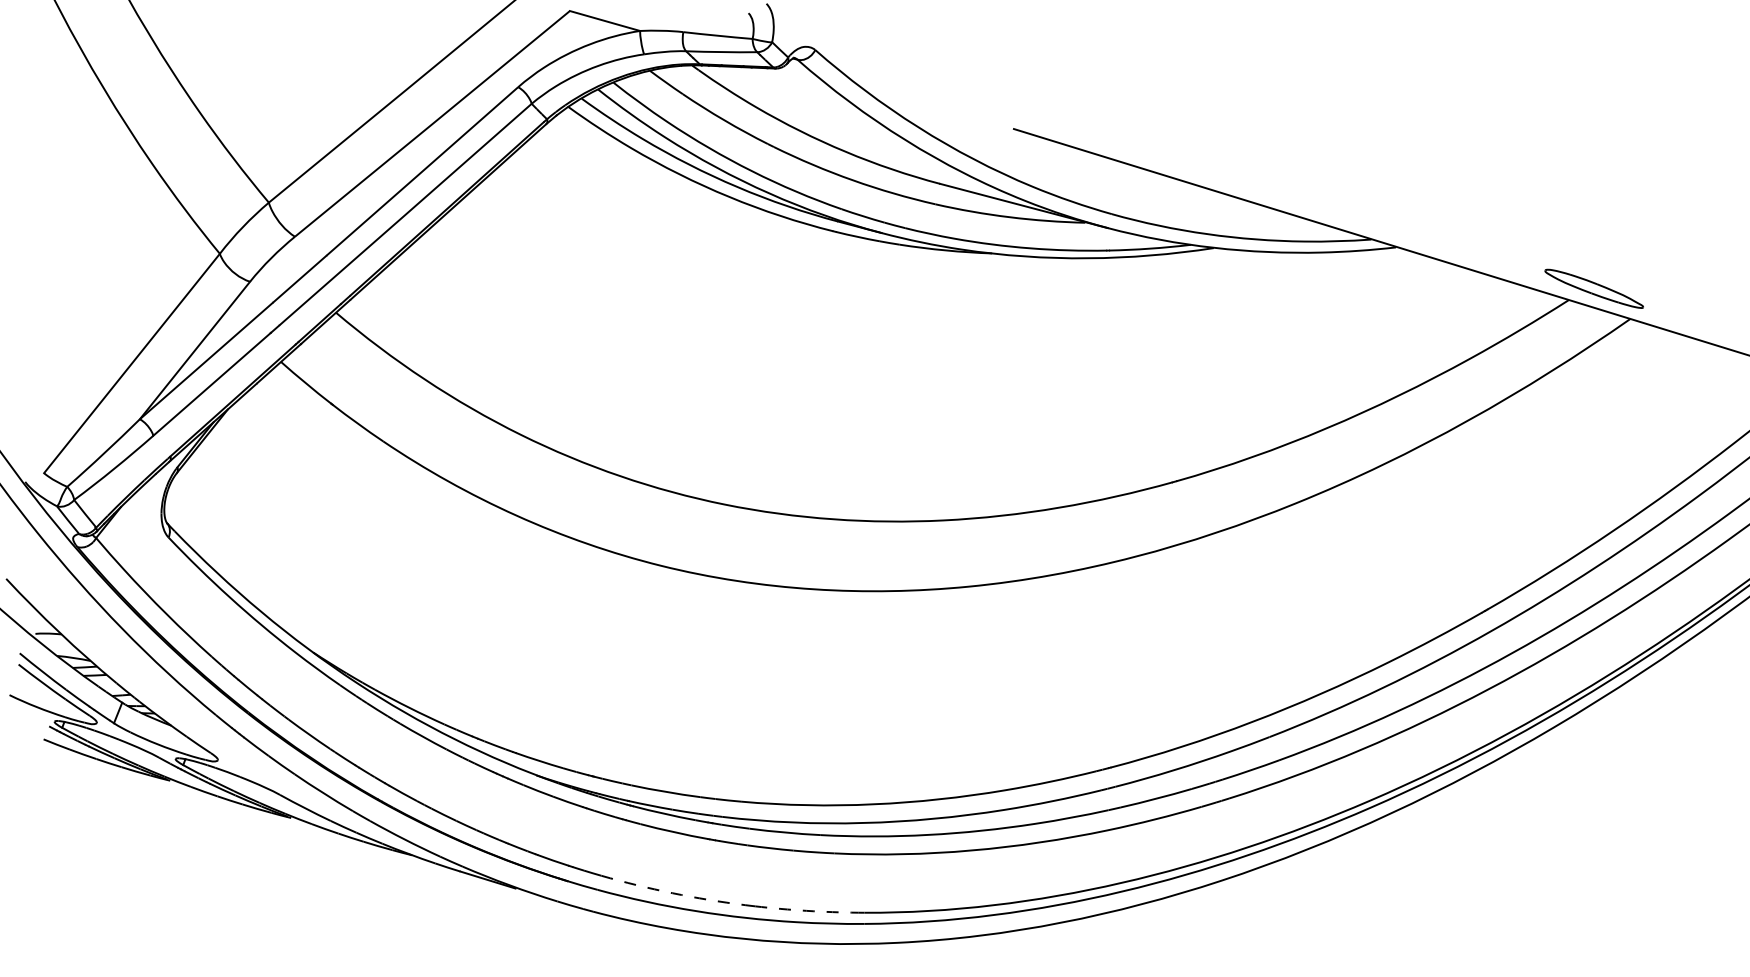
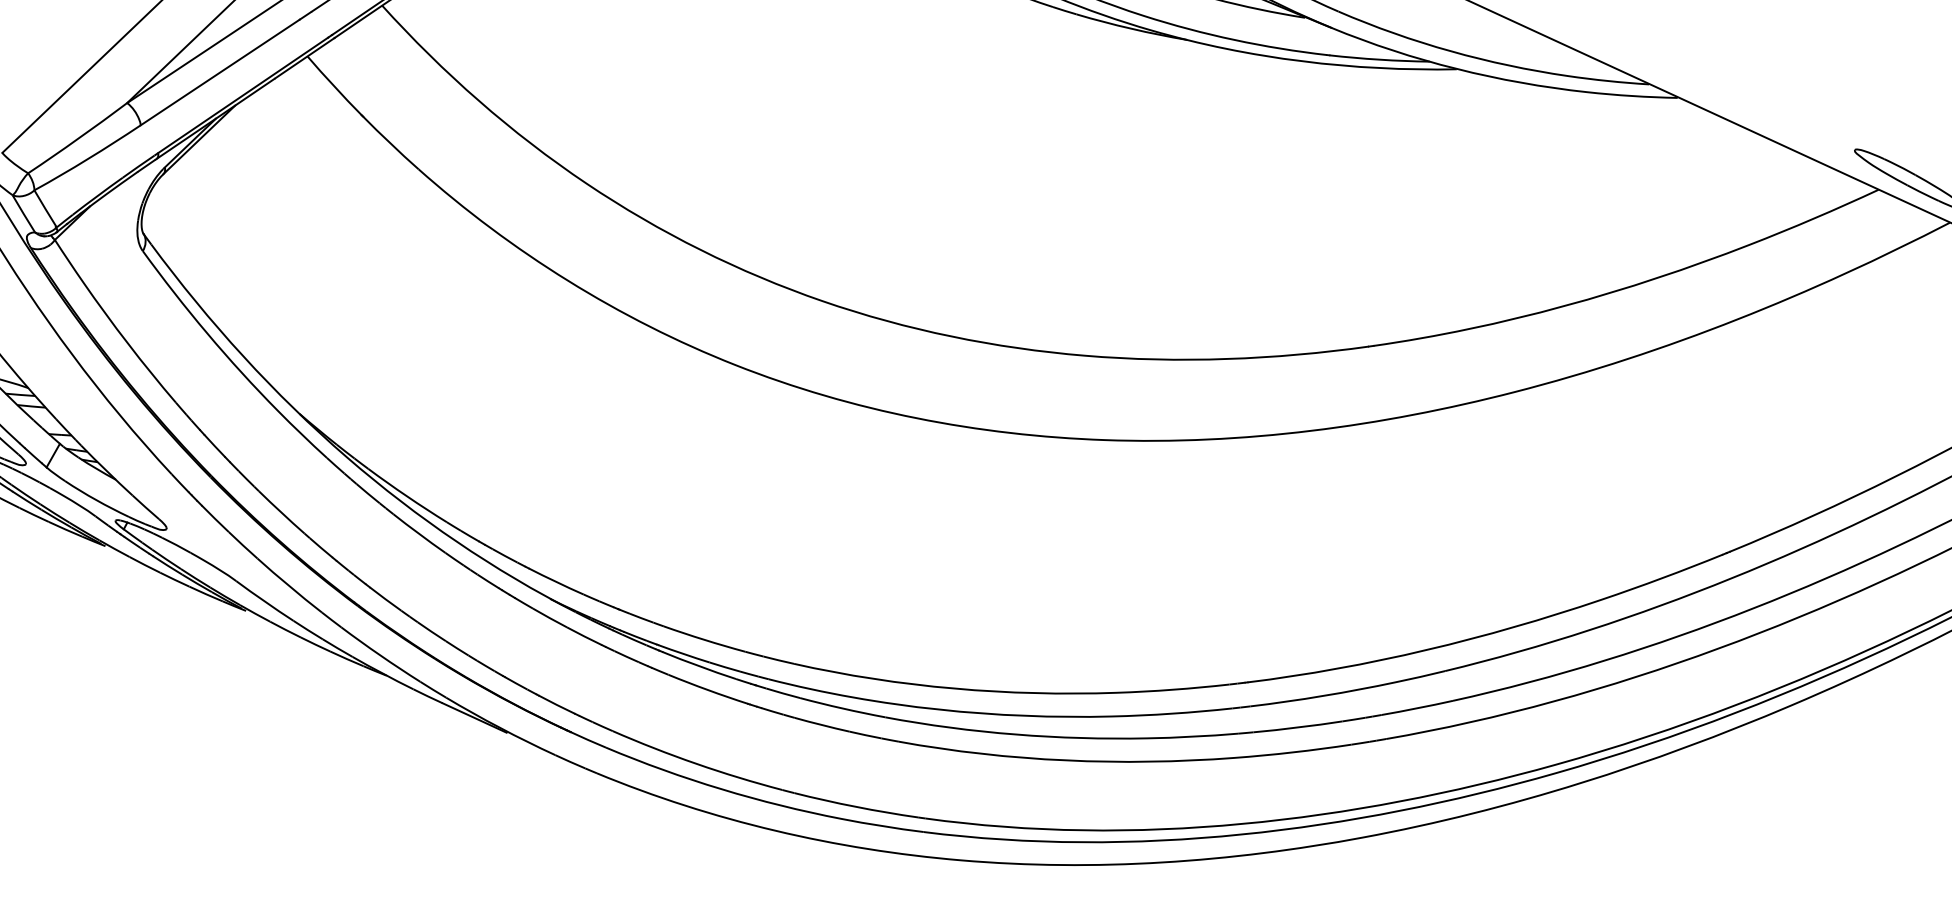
arc: (672, 893) -> (696, 764), dashed -> solid
arc: (806, 910) -> (855, 806), dashed -> solid

